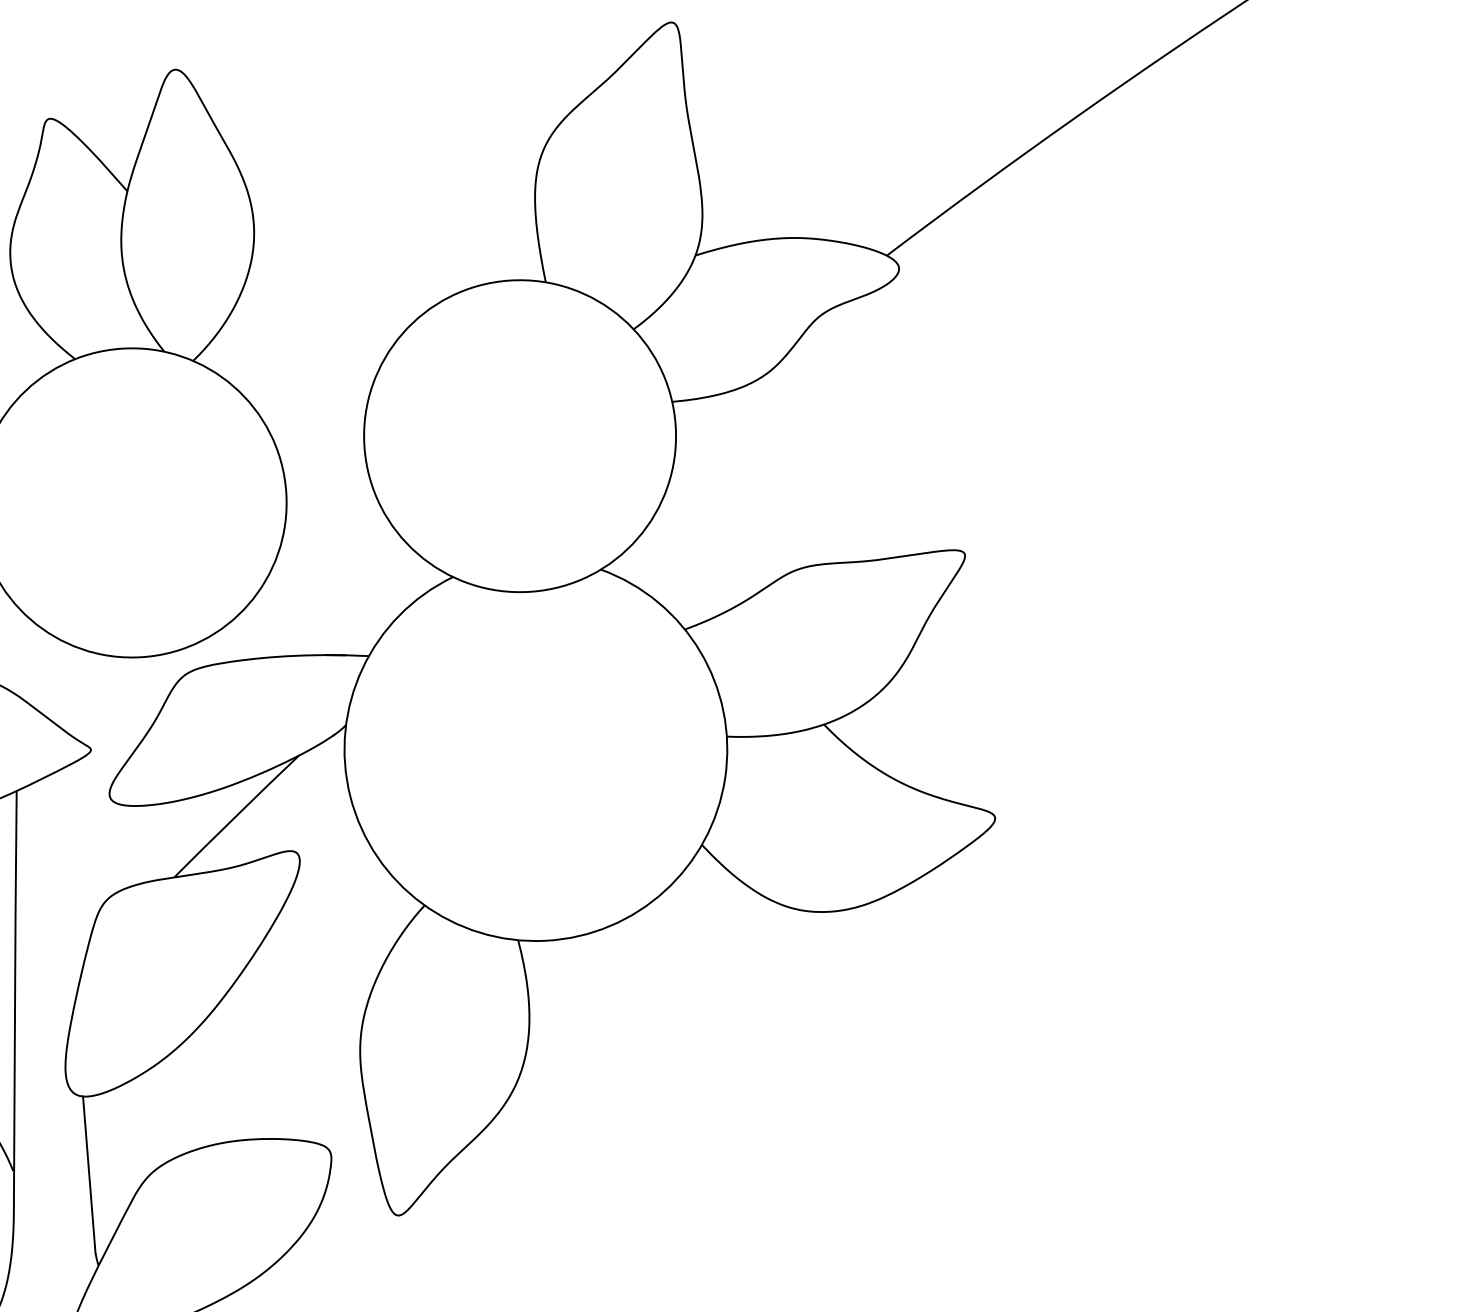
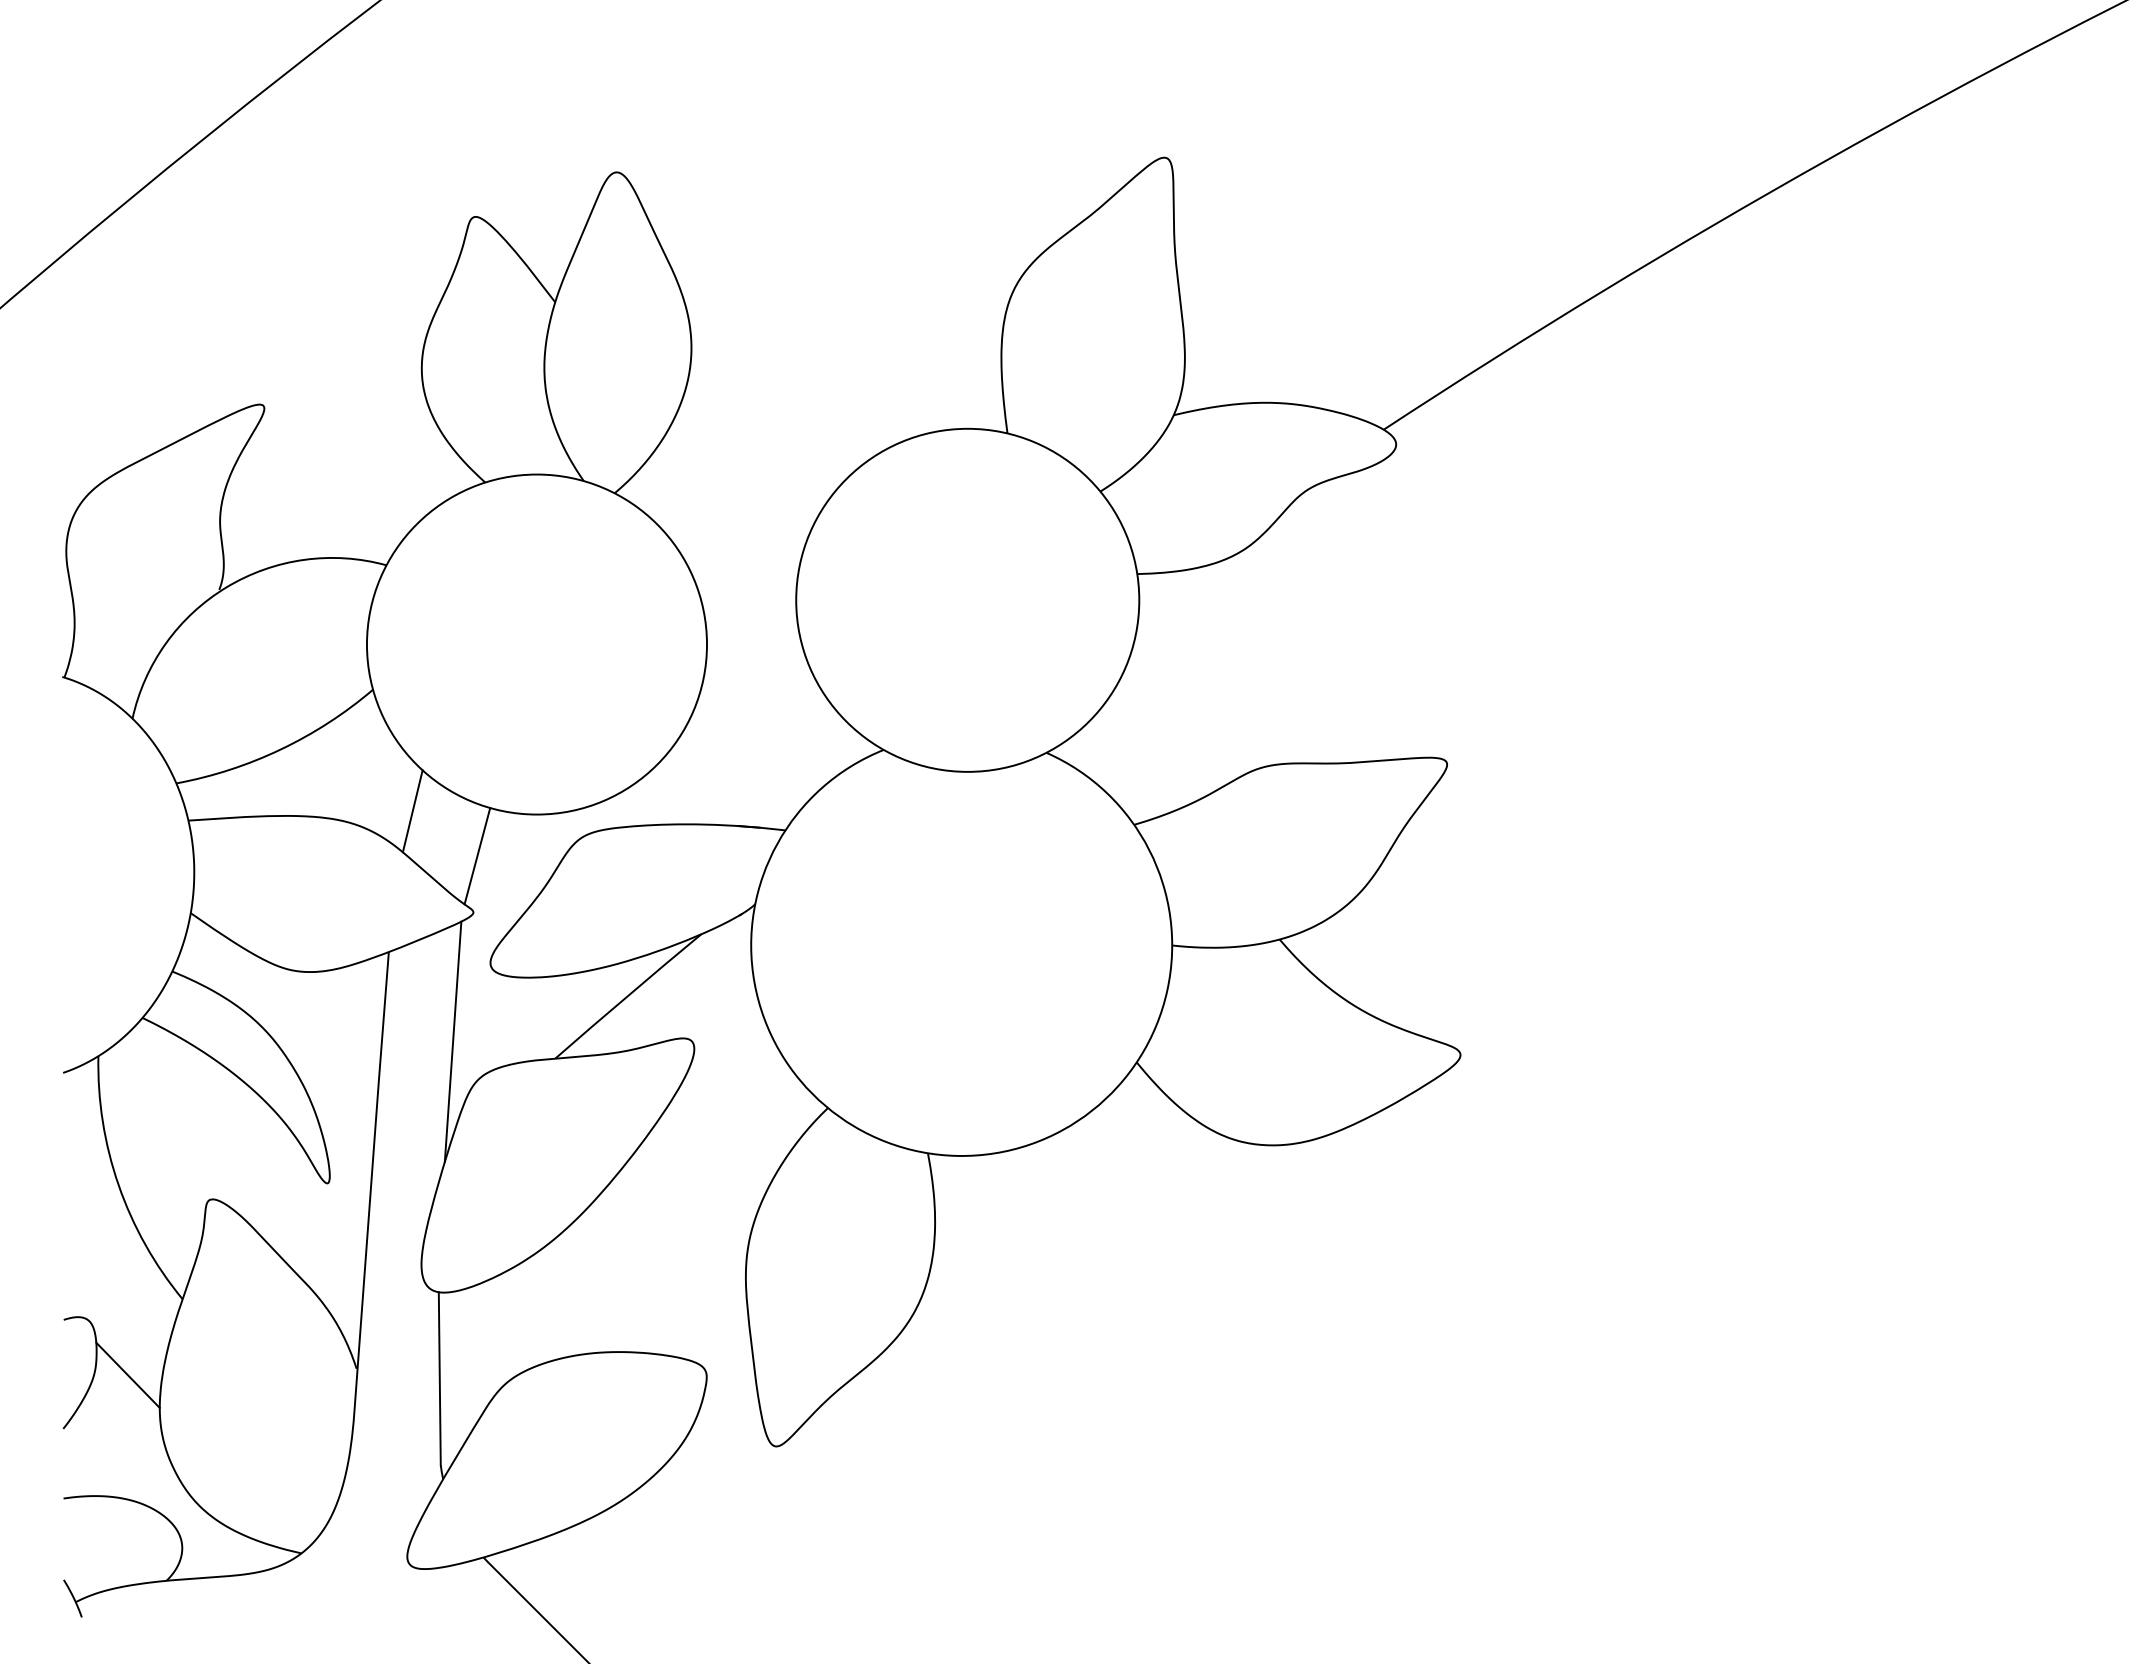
line: (29, 662) -> (412, 811), added
line: (91, 698) -> (477, 856), added
line: (79, 868) -> (452, 1041), added

